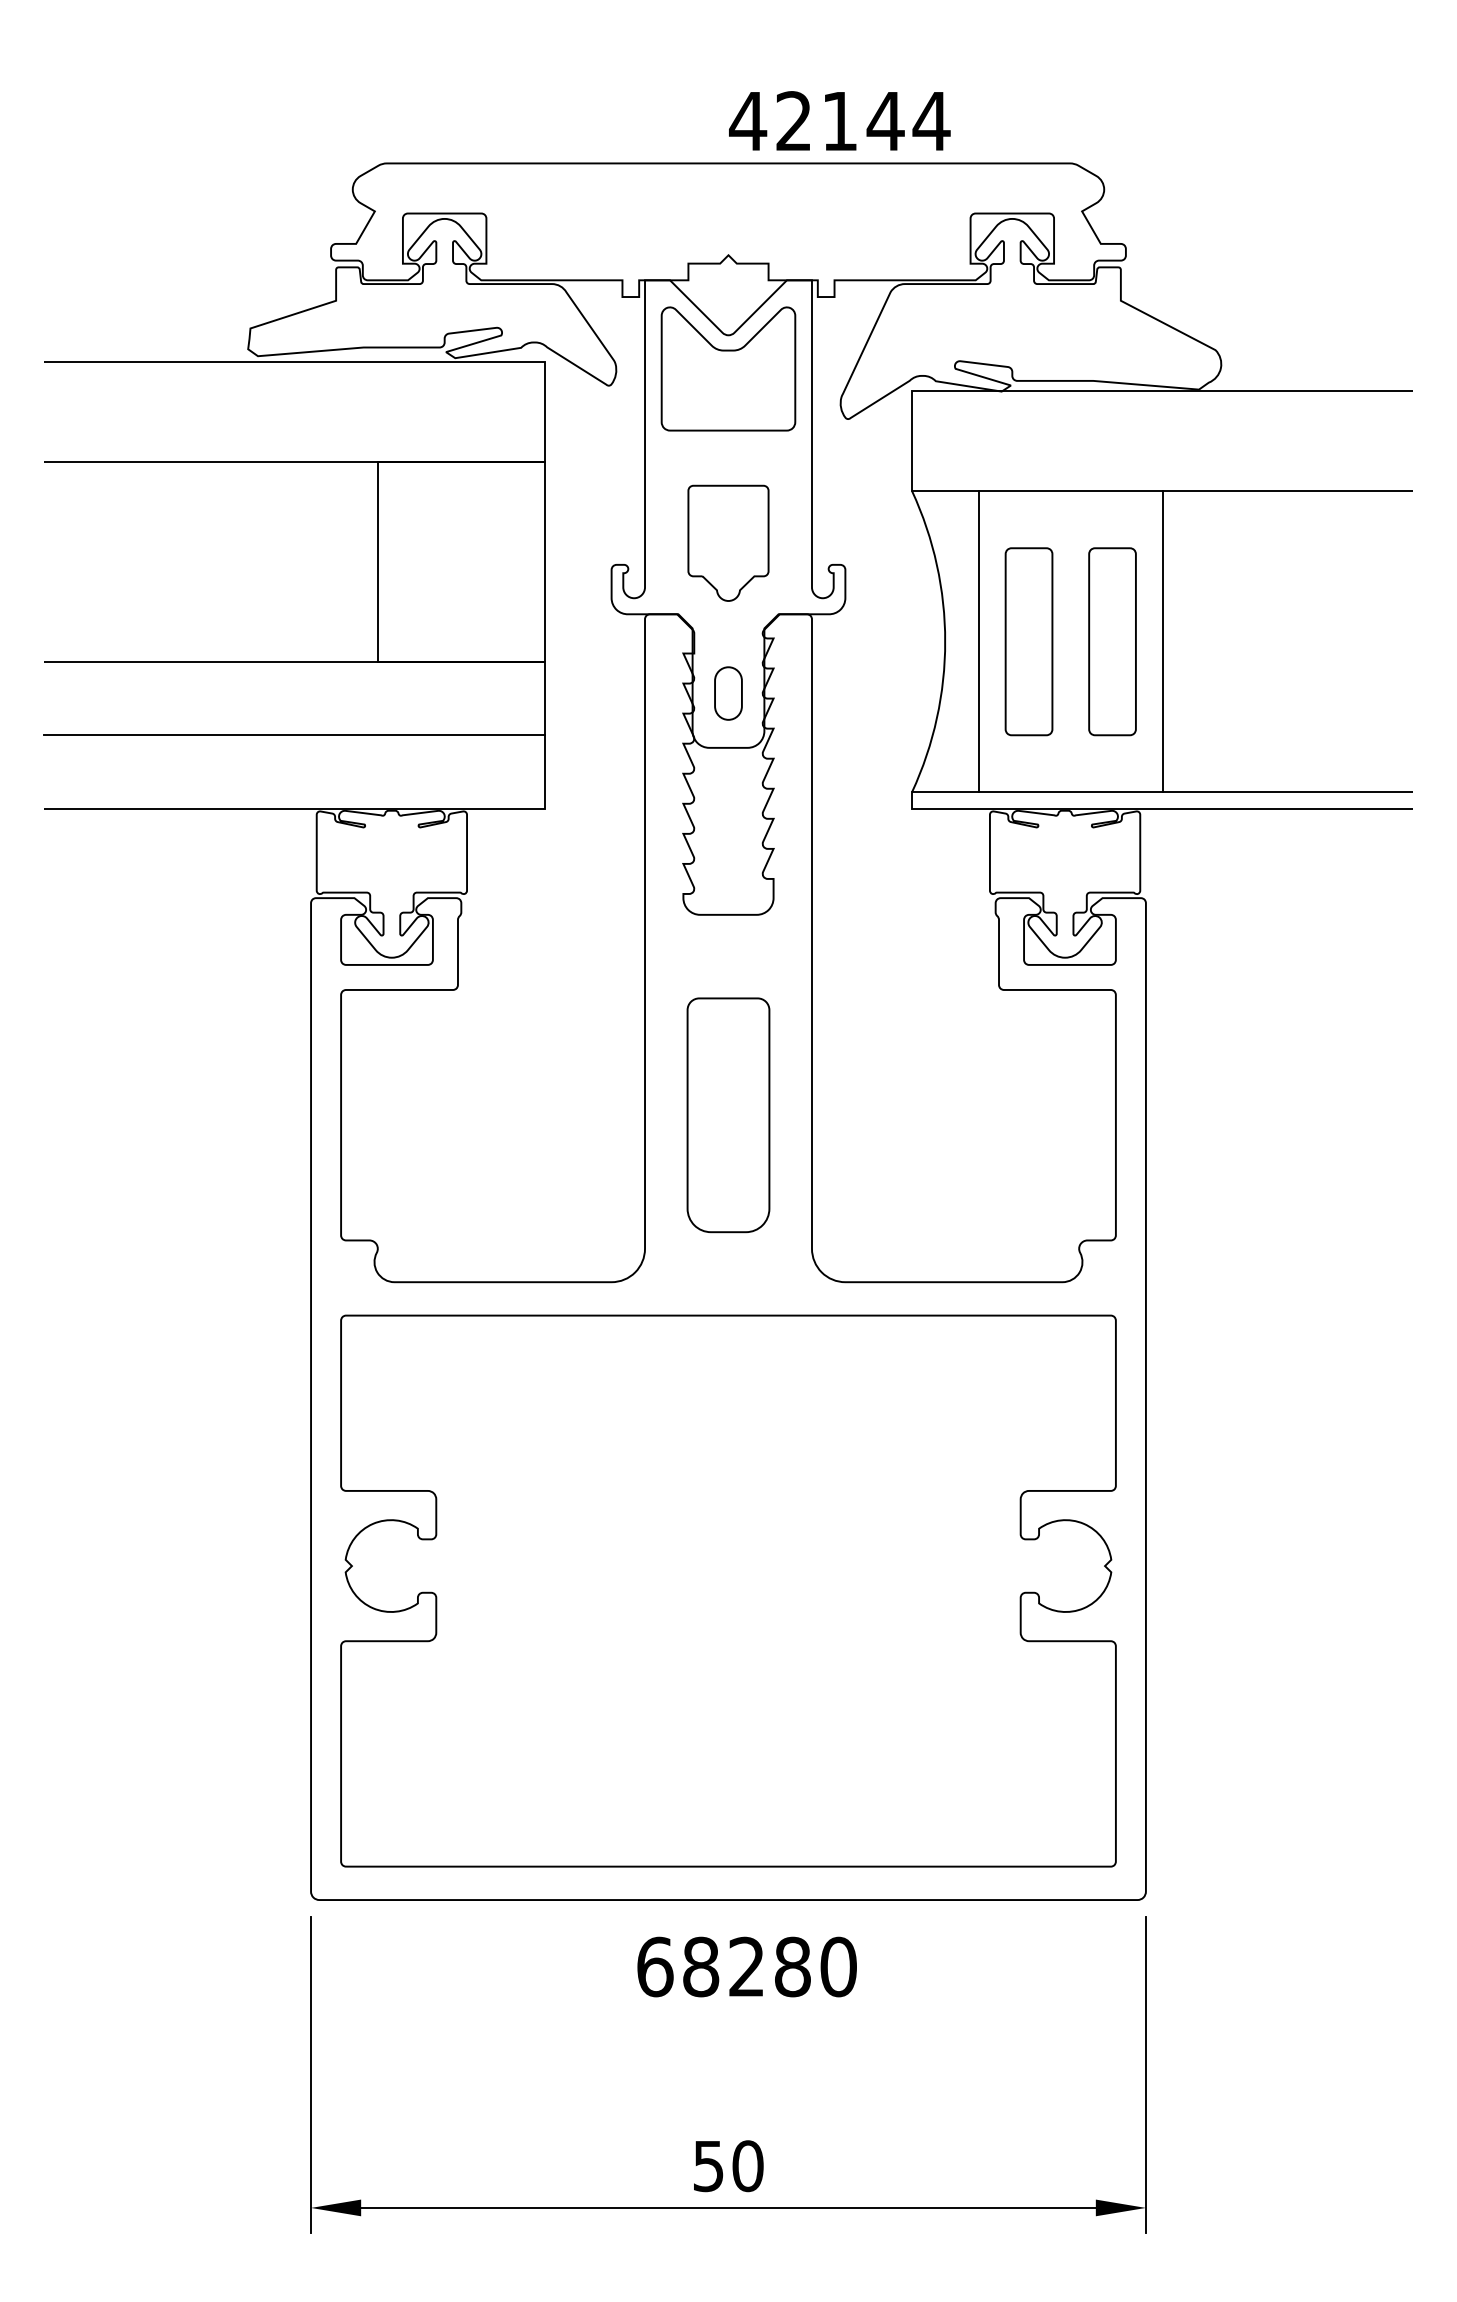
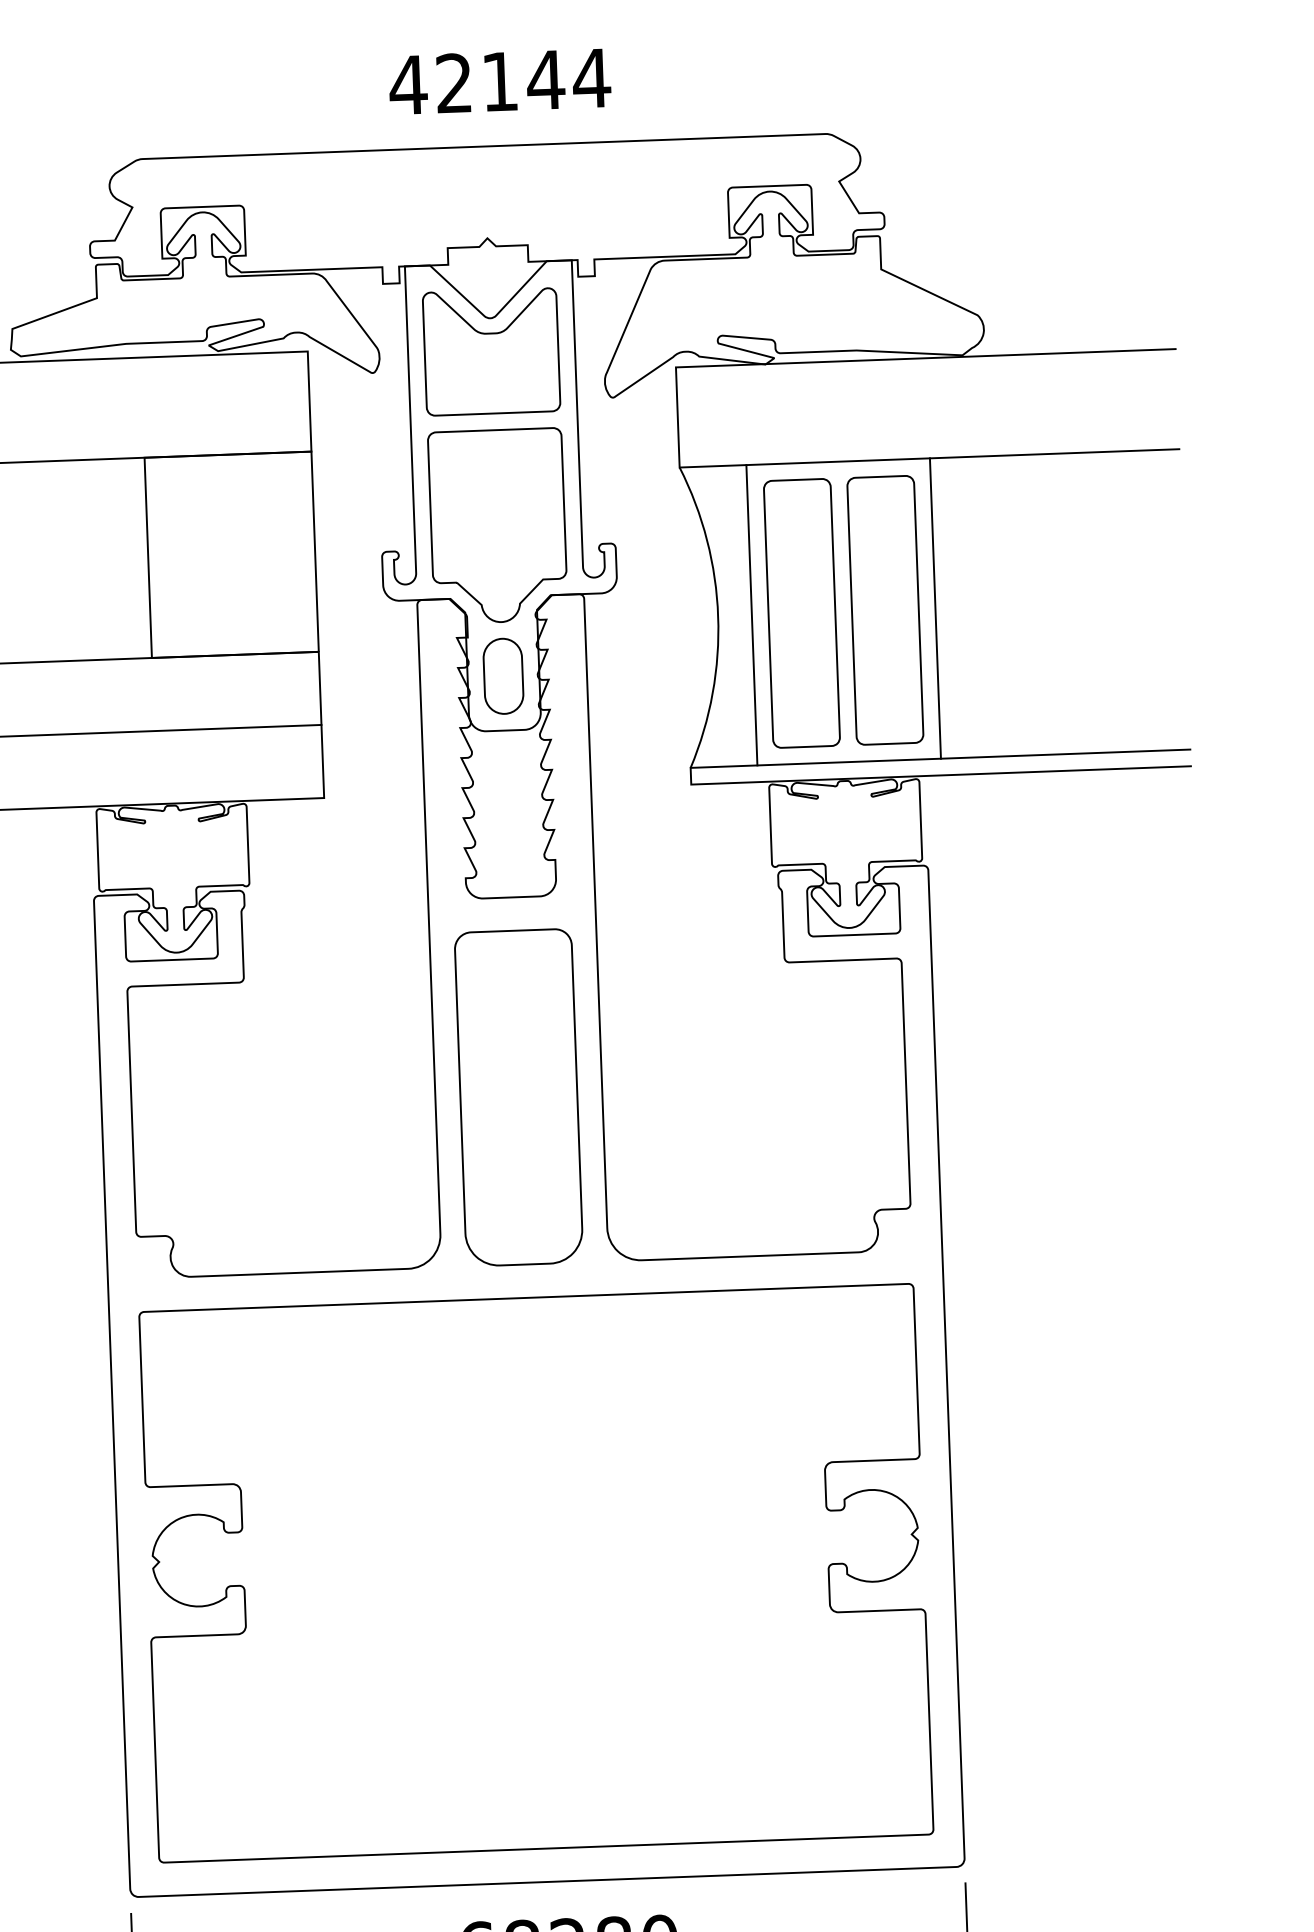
text: (839, 120) -> (499, 80), moved
part: (728, 543) -> (498, 526), size x1.67
part: (1028, 641) -> (801, 613), size x1.43
part: (1112, 641) -> (885, 610), size x1.43
part: (728, 693) -> (503, 676), size x1.43
part: (728, 1115) -> (518, 1097), size x1.43

